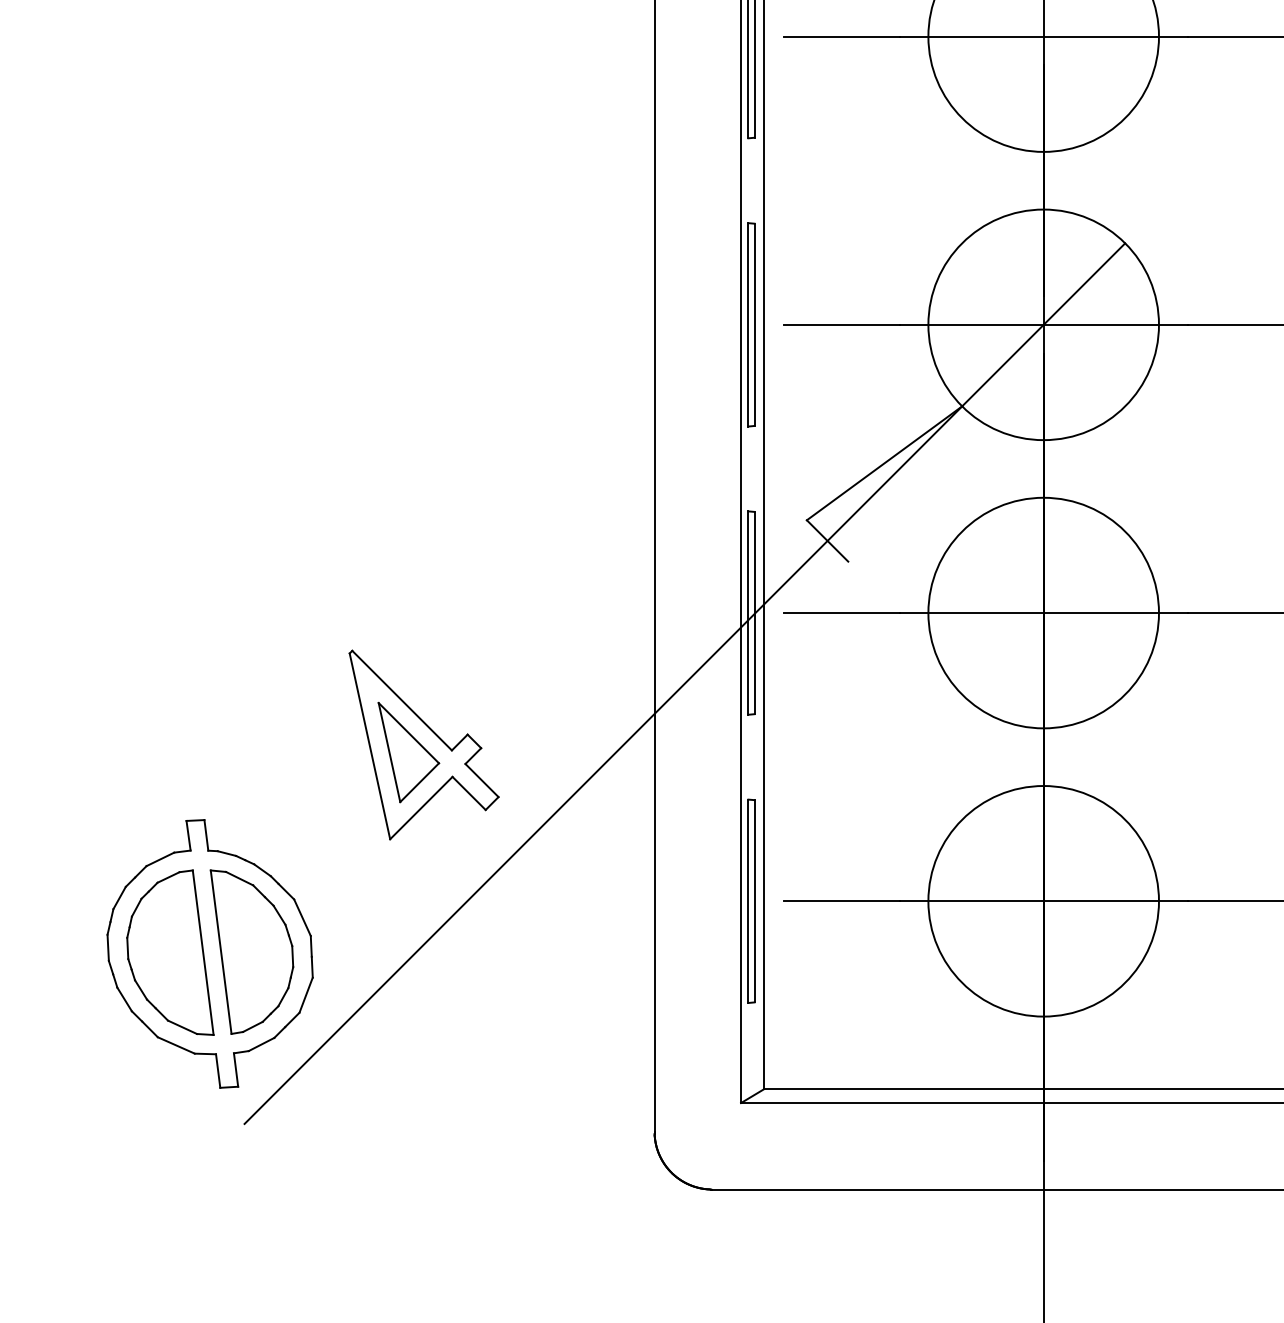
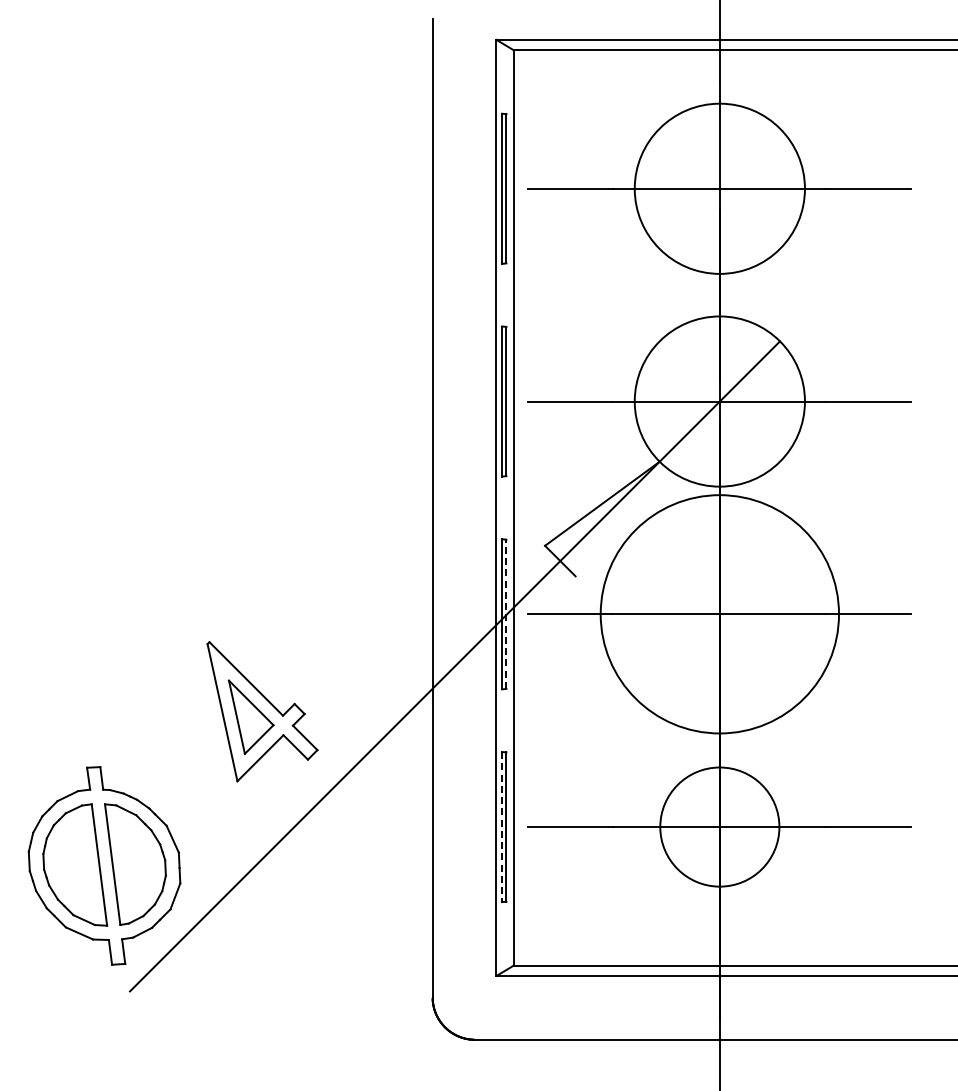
line: (754, 613) -> (506, 614), solid -> dashed
circle: (1043, 613) -> (719, 614), size x1.4
circle: (1043, 900) -> (719, 826), size x0.7
line: (747, 901) -> (501, 827), solid -> dashed

